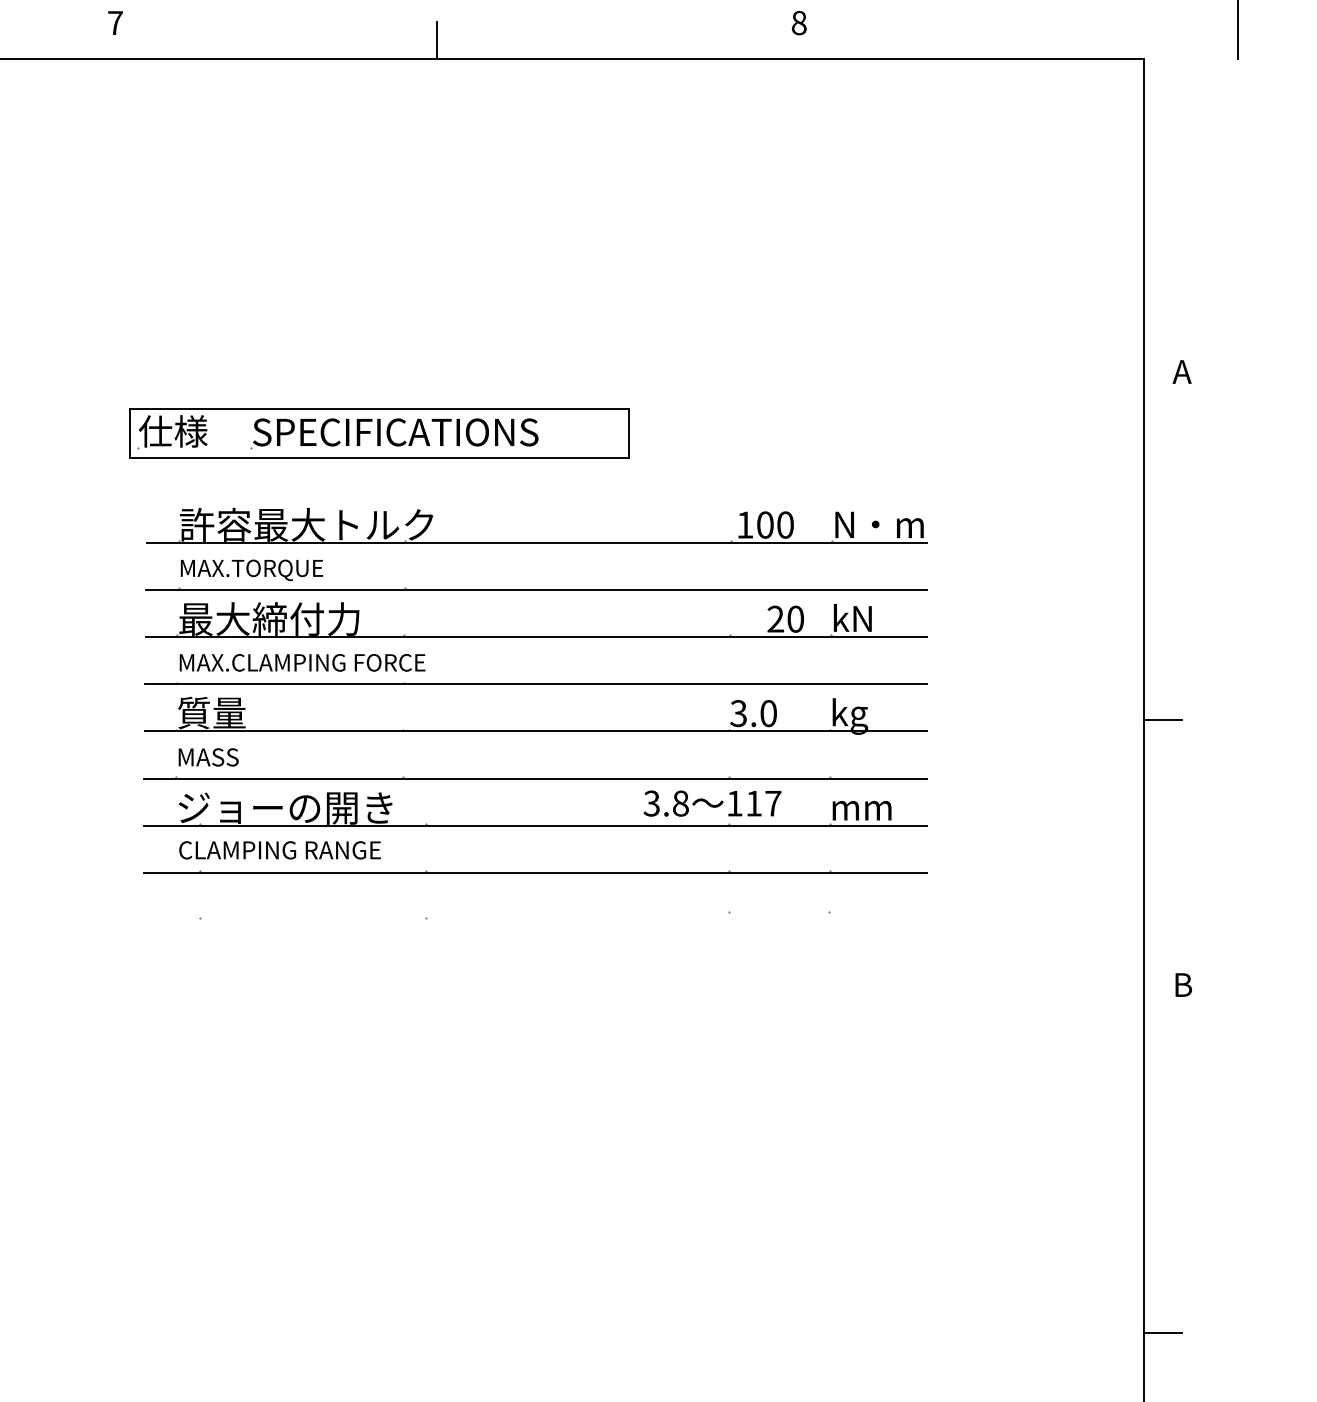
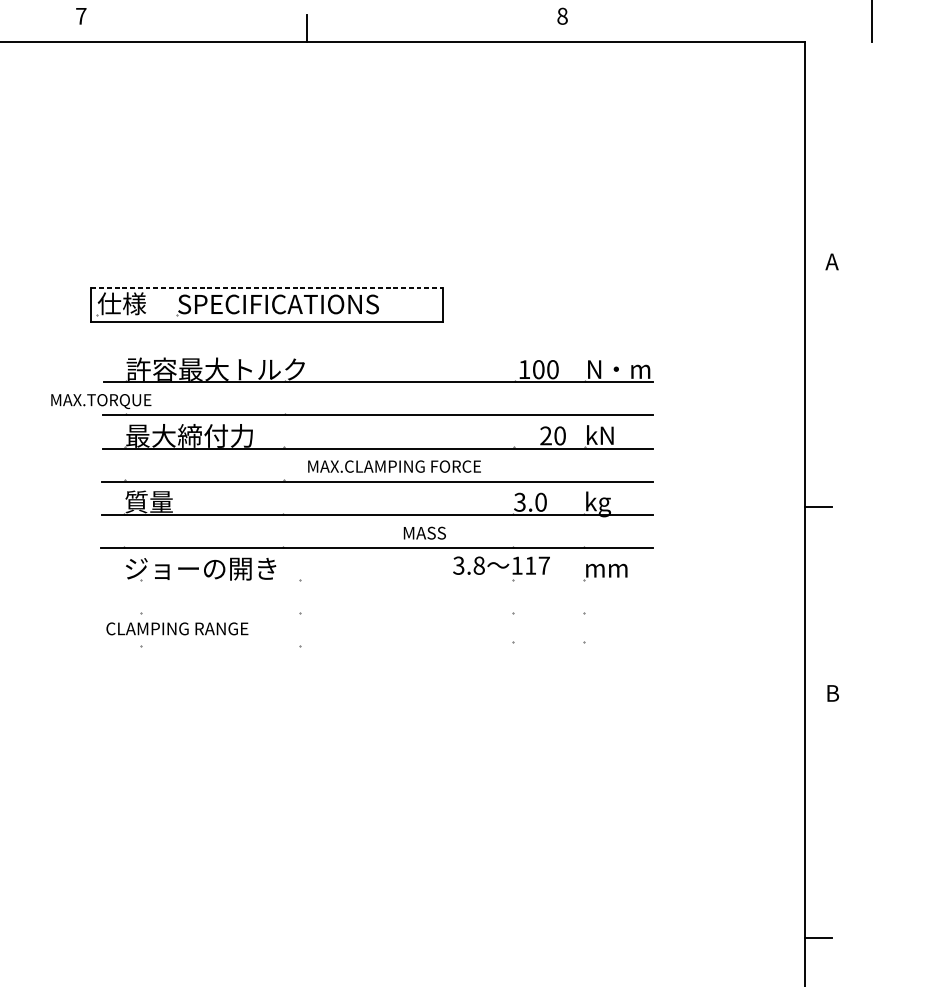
line: (379, 408) -> (267, 287), solid -> dashed
text: (252, 570) -> (101, 401), moved
text: (302, 662) -> (394, 466), moved
text: (208, 757) -> (424, 533), moved
line: (535, 825) -> (376, 581), removed
text: (279, 850) -> (177, 629), moved
line: (535, 872) -> (376, 614), removed

